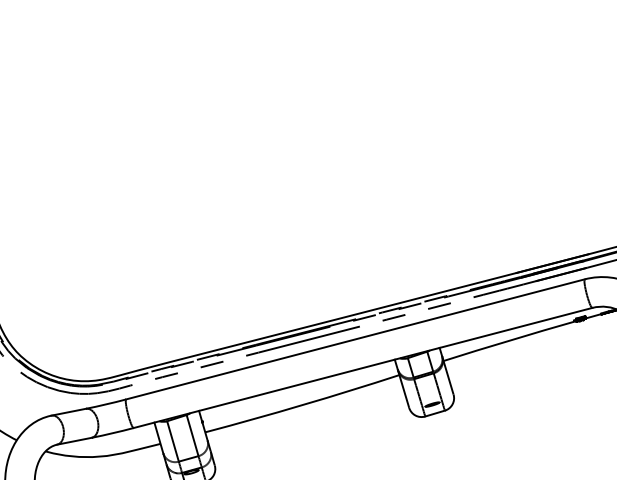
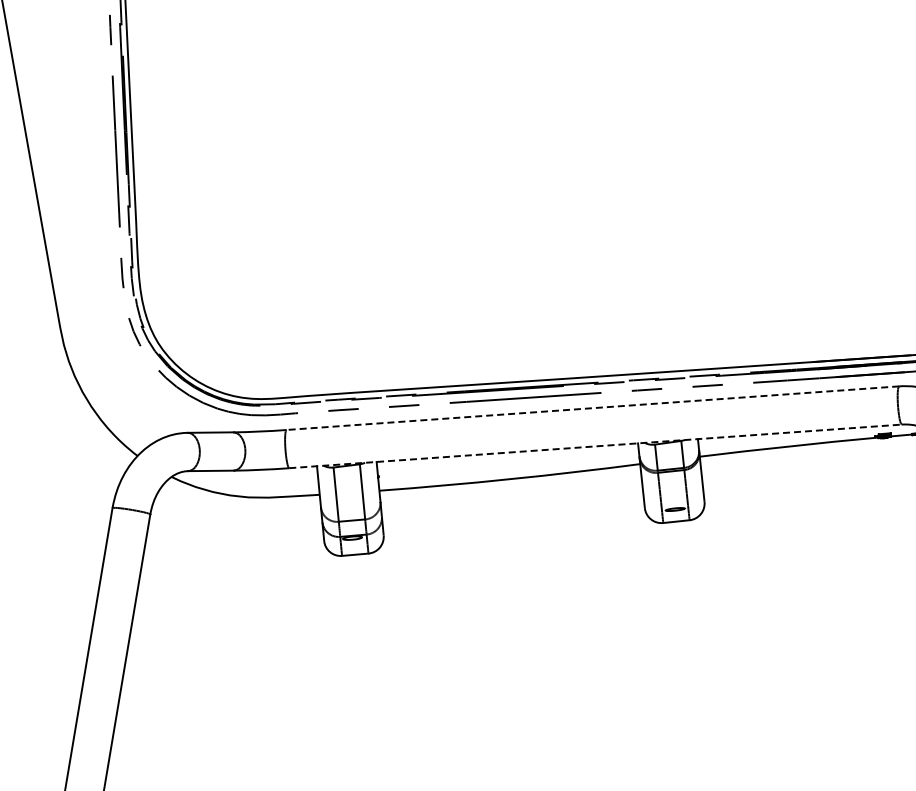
line: (355, 339) -> (592, 408), solid -> dashed
line: (363, 367) -> (596, 446), solid -> dashed

